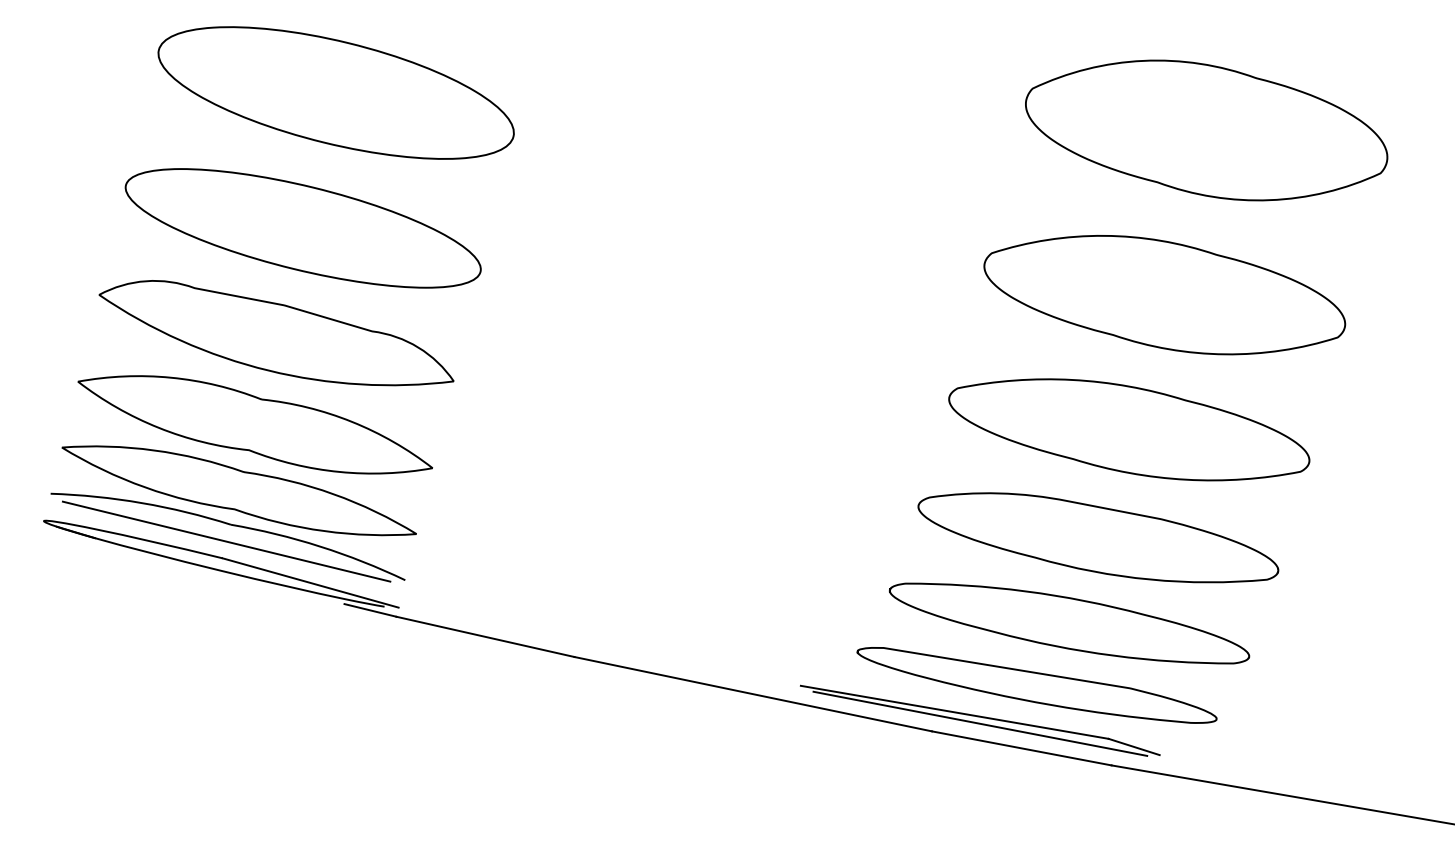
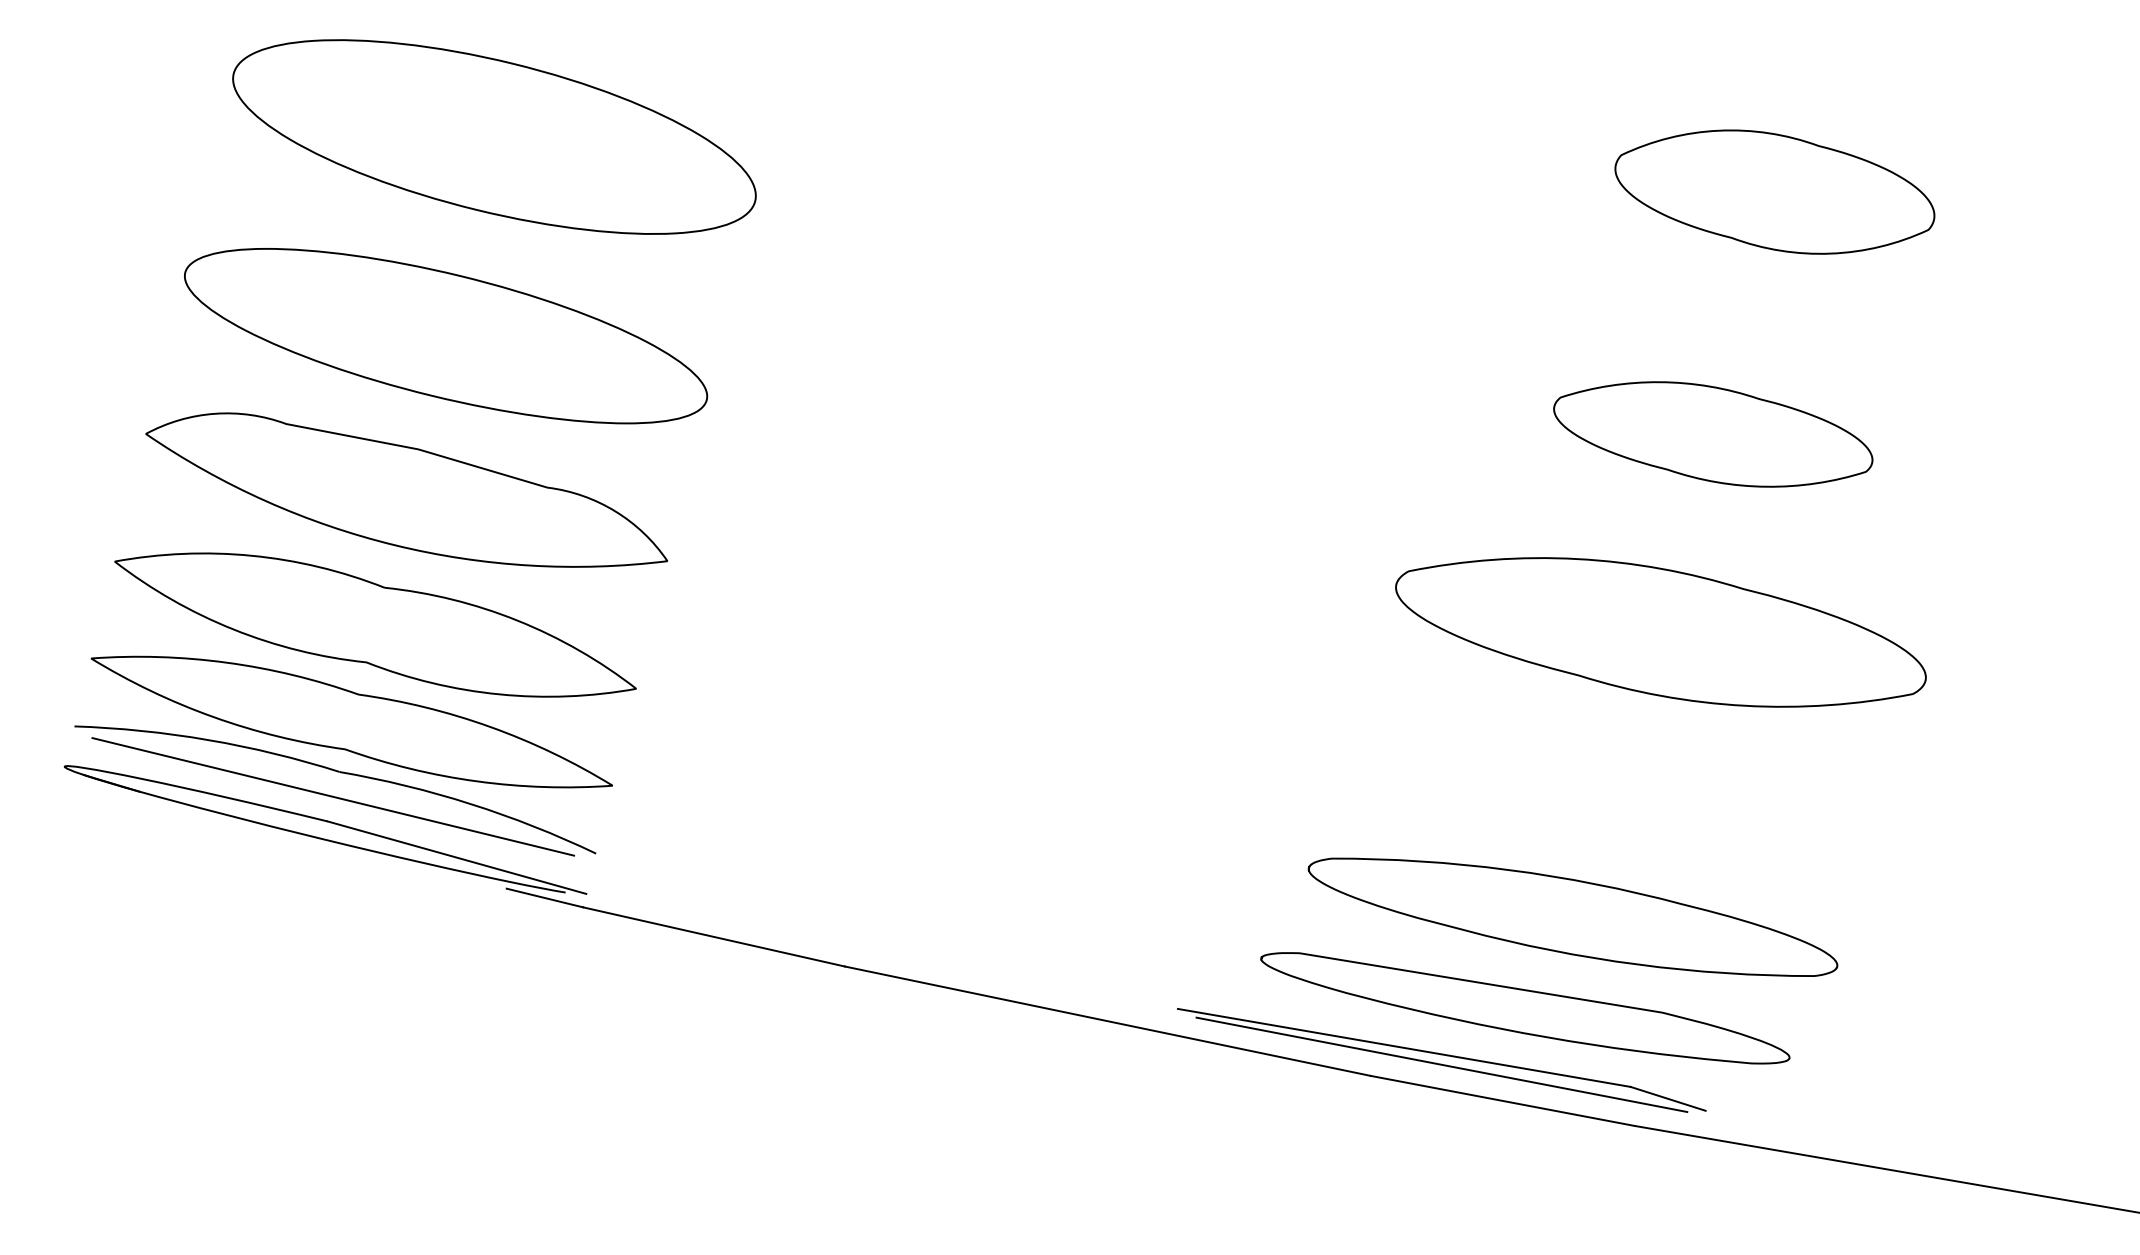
part: (1206, 130) -> (1774, 192), size x0.6
part: (1164, 295) -> (1712, 434), size x0.6
part: (1098, 537) -> (1615, 790), removed

